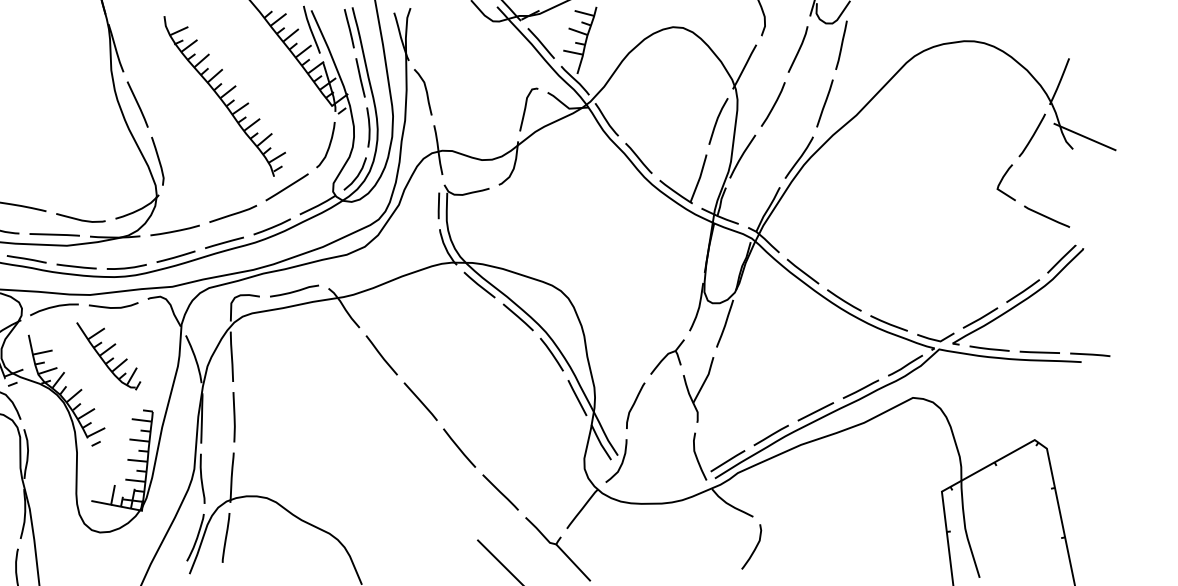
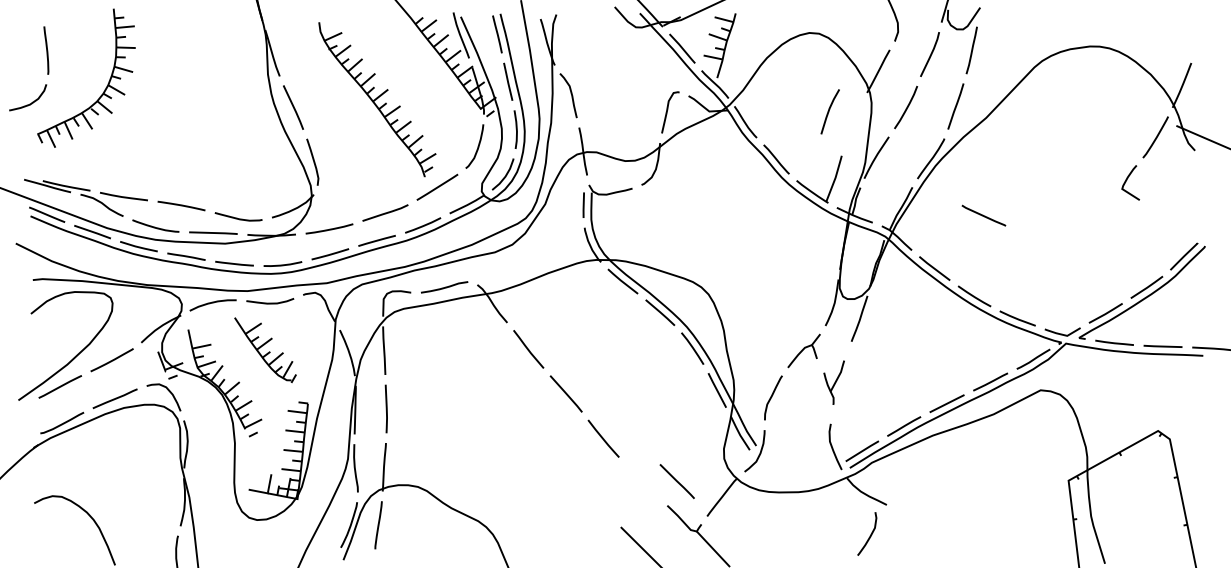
curve: (717, 121) -> (829, 111), moved
line: (1046, 216) -> (983, 215), moved
part: (699, 389) -> (834, 382), size x0.7
line: (499, 492) -> (676, 481), moved
curve: (755, 547) -> (870, 534), moved

